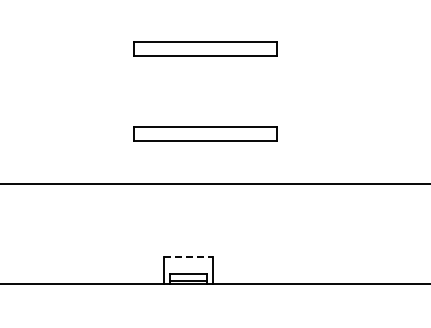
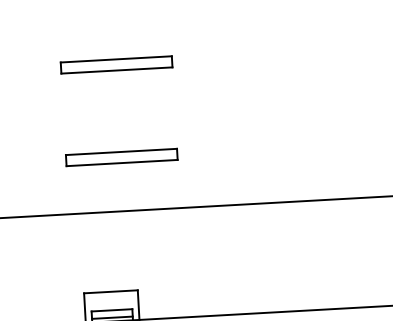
part: (204, 48) -> (115, 64), size x0.71
part: (204, 133) -> (120, 156), size x0.71
line: (188, 257) -> (111, 292), dashed -> solid

